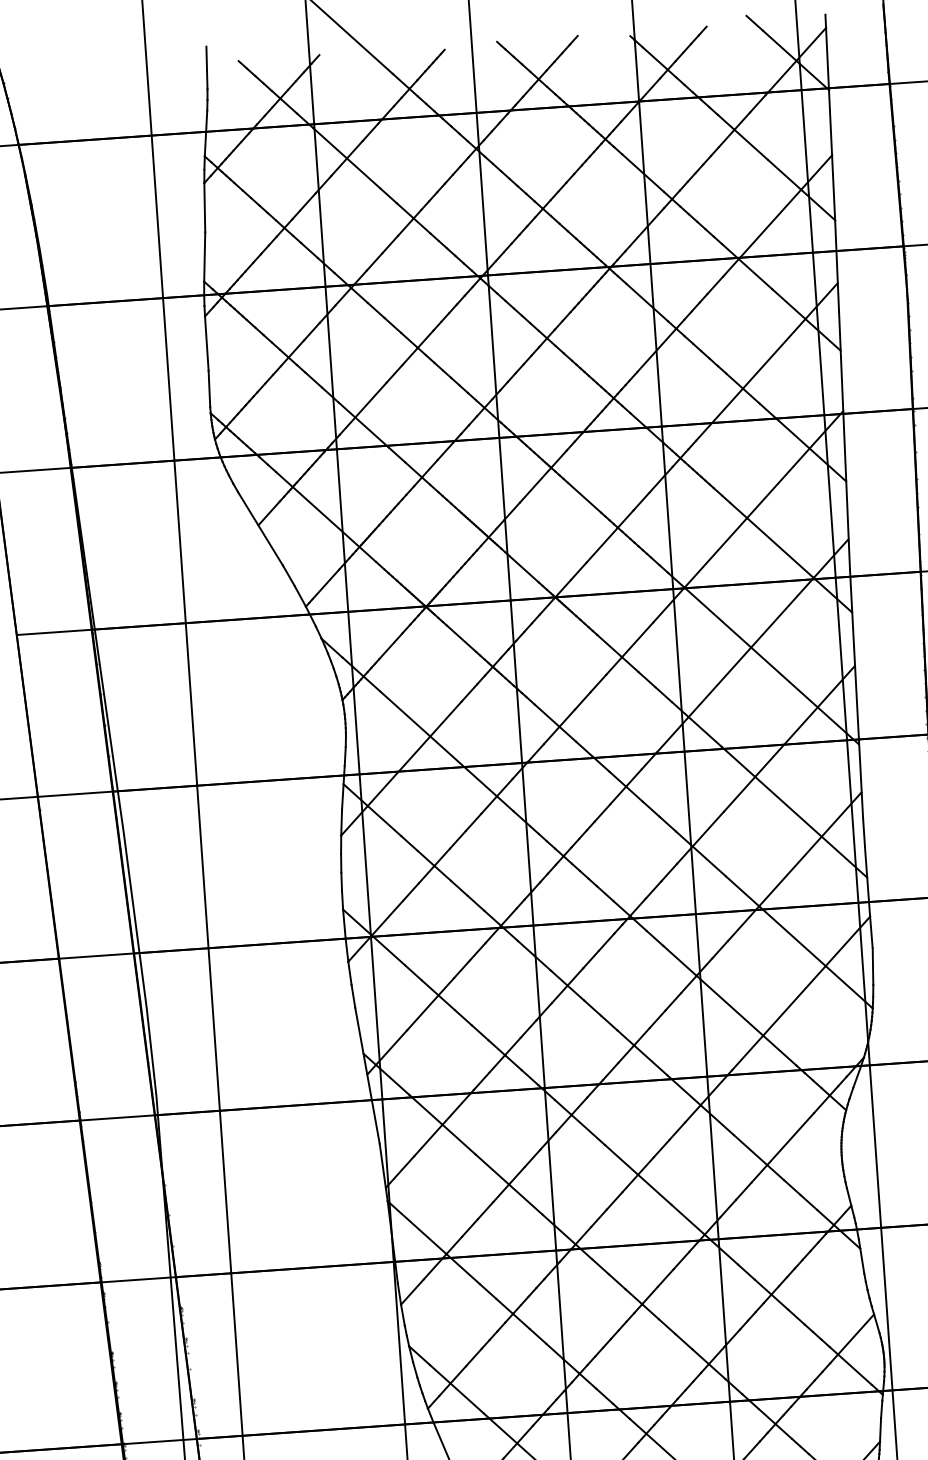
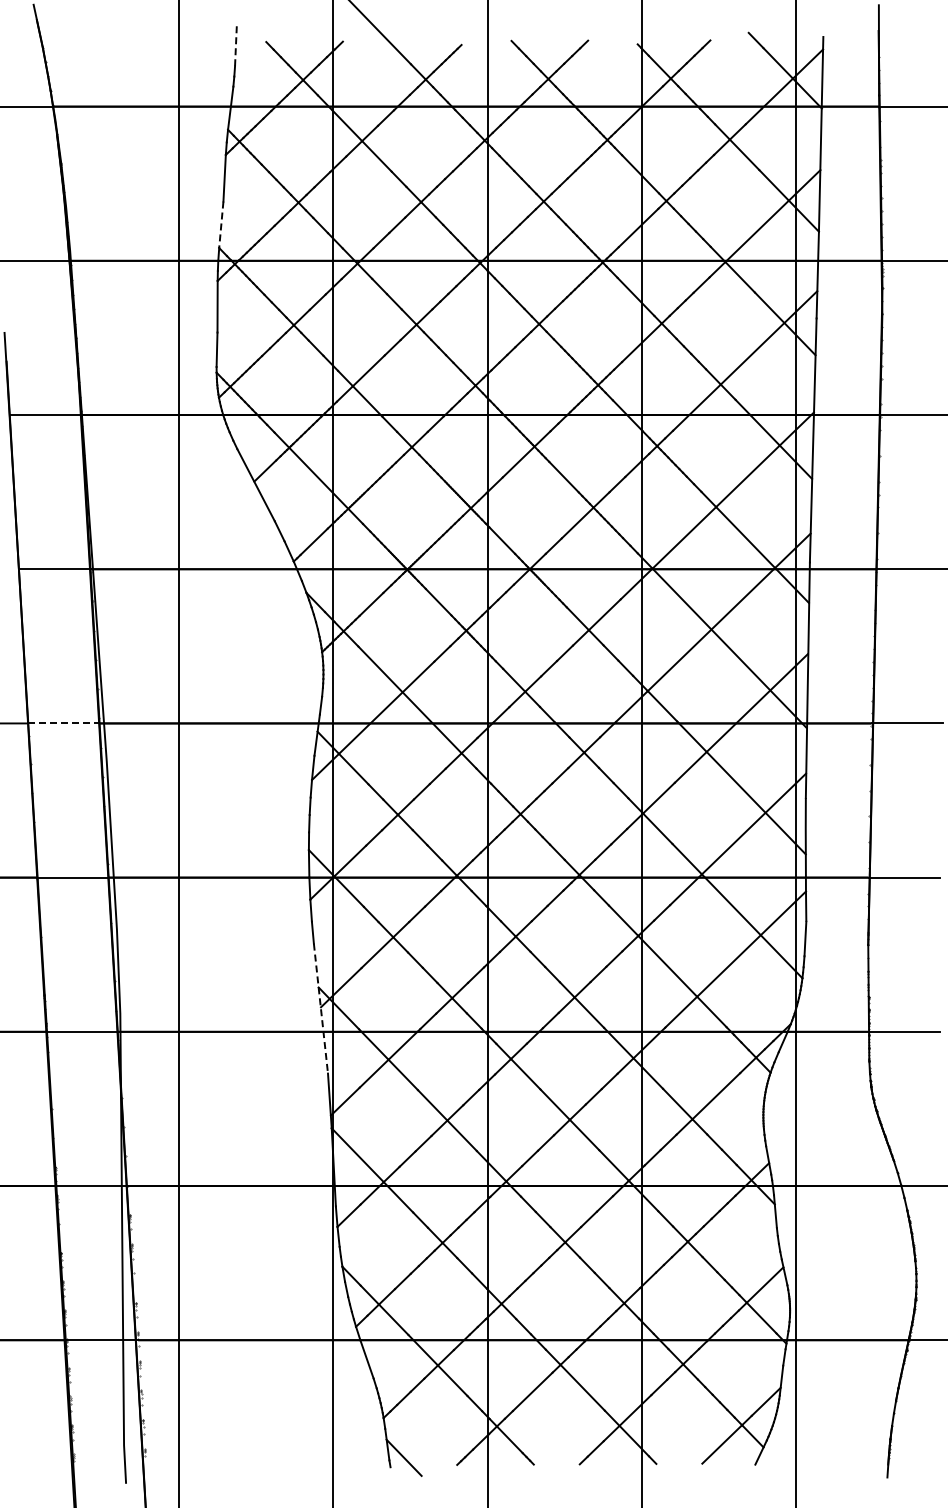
line: (206, 68) -> (235, 46), solid -> dashed
line: (204, 257) -> (221, 225), solid -> dashed
line: (75, 794) -> (63, 723), solid -> dashed
line: (368, 1076) -> (321, 1009), solid -> dashed

